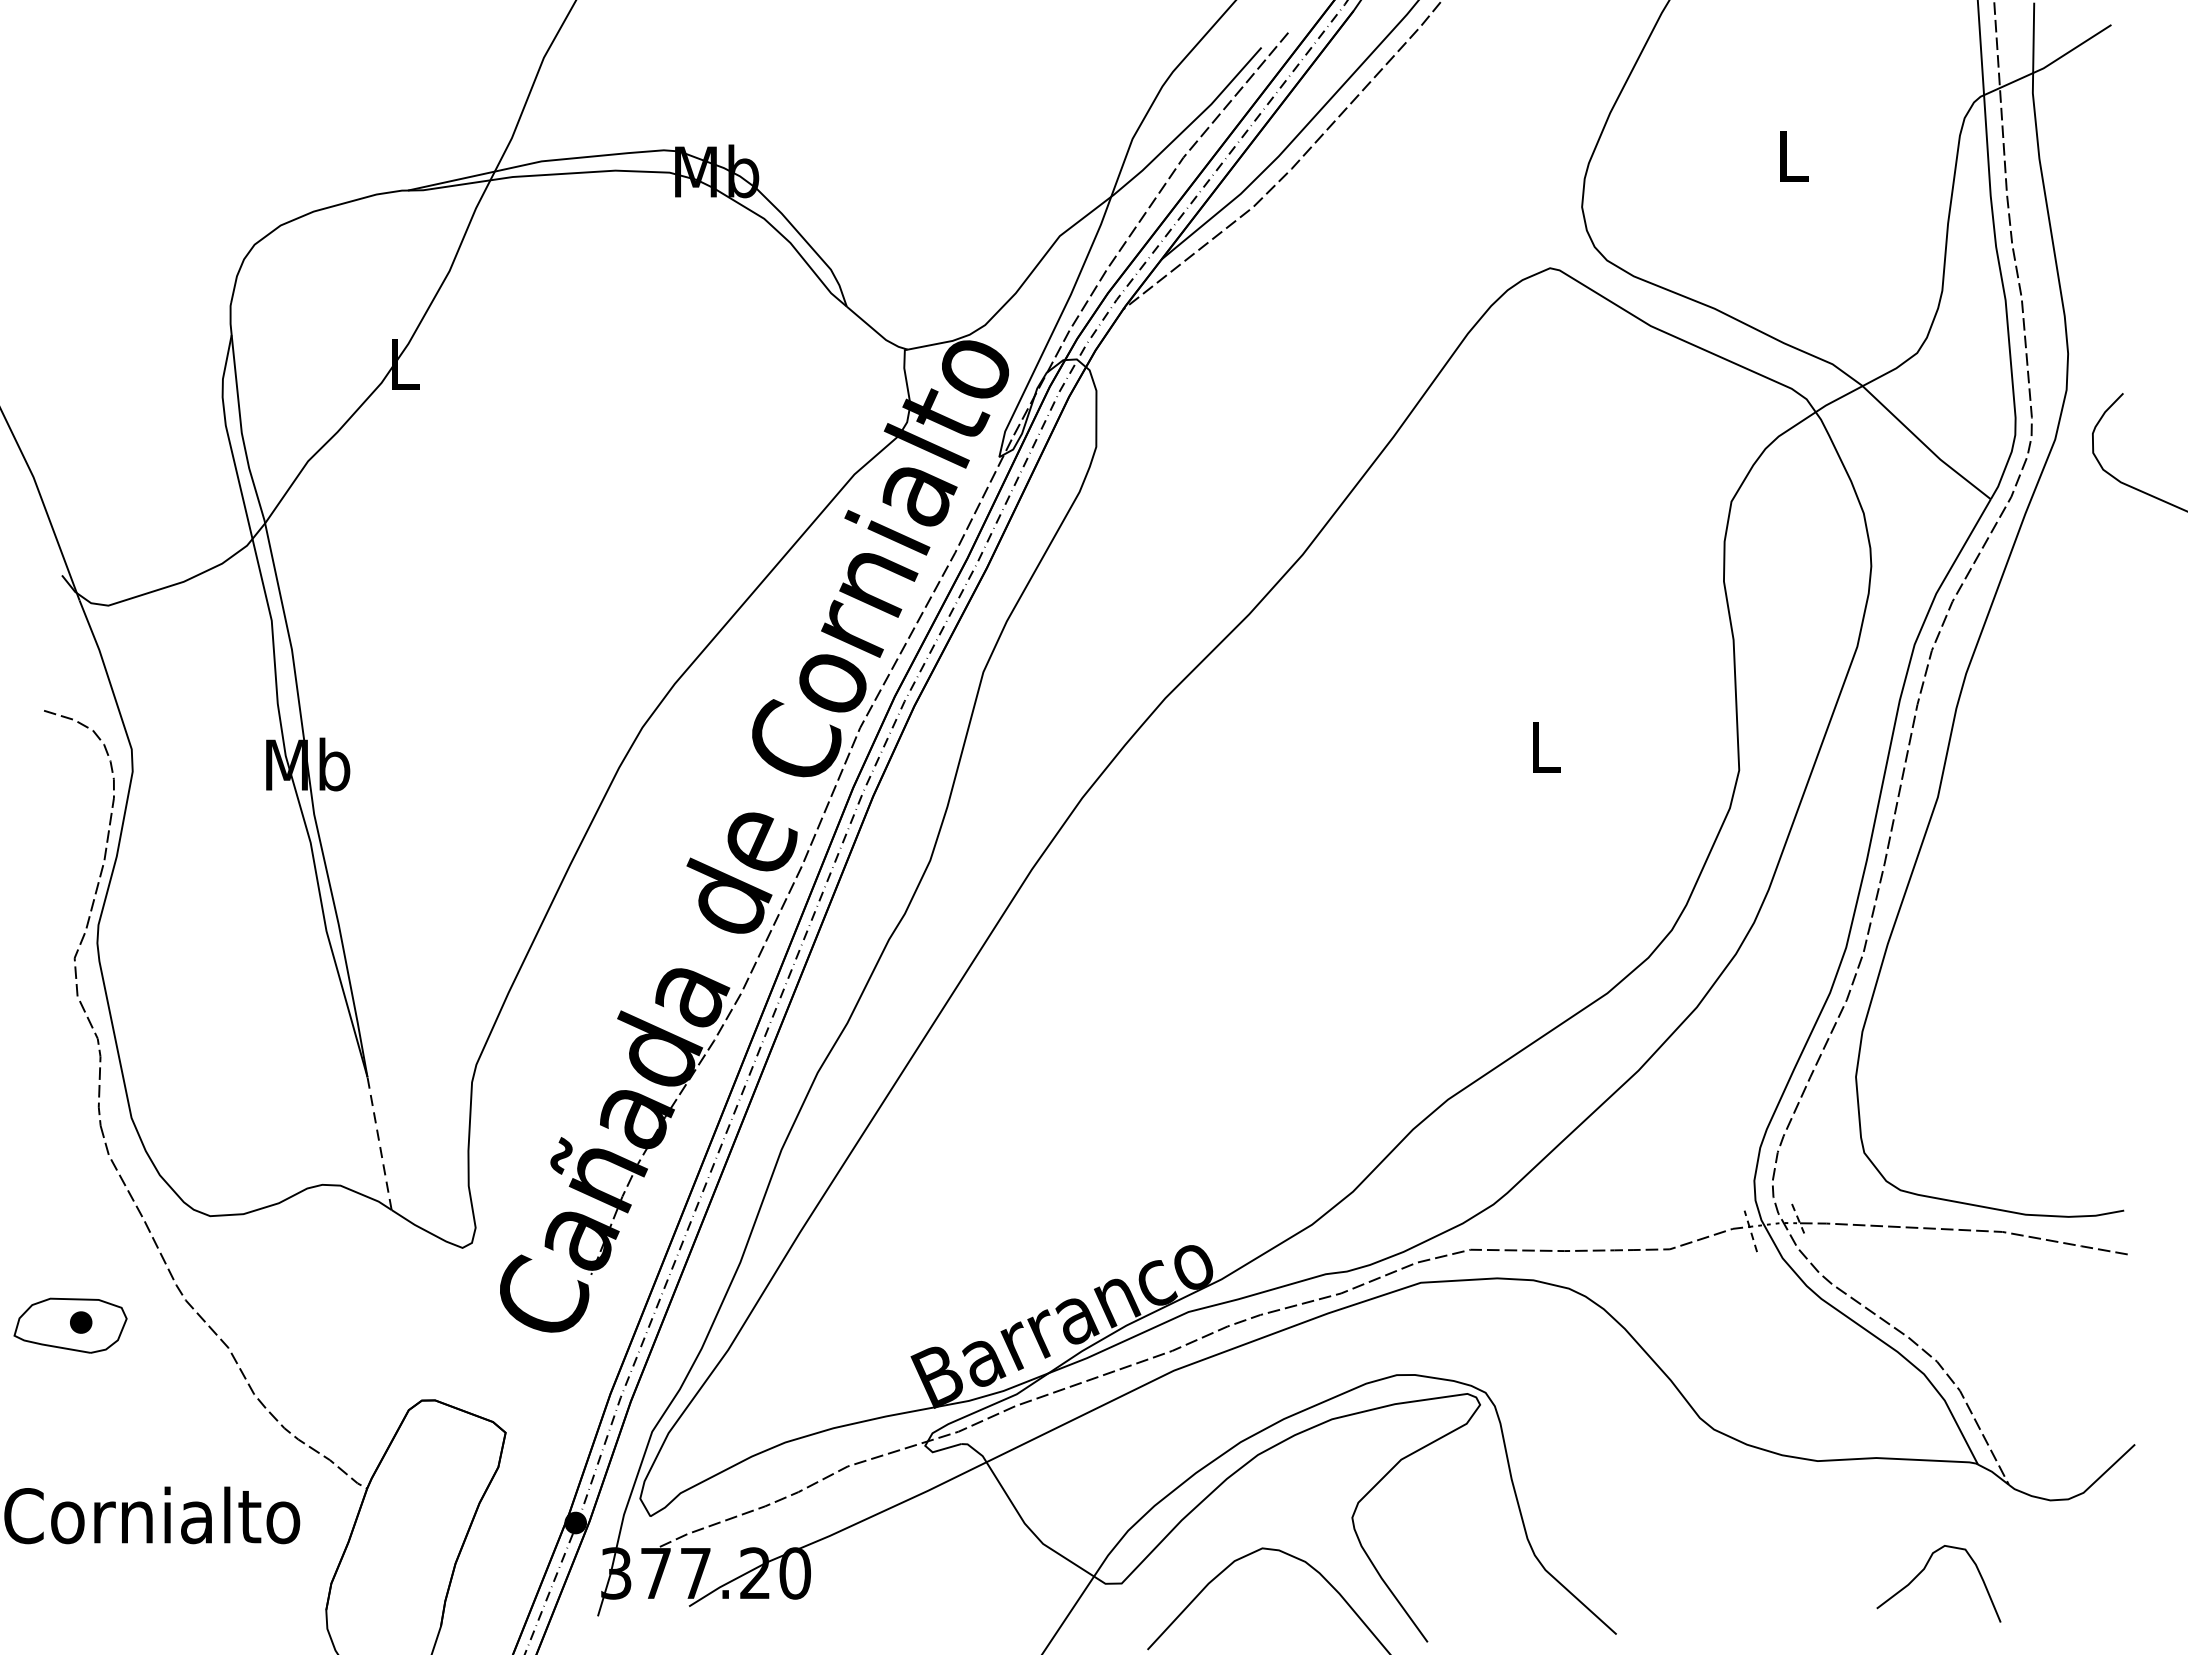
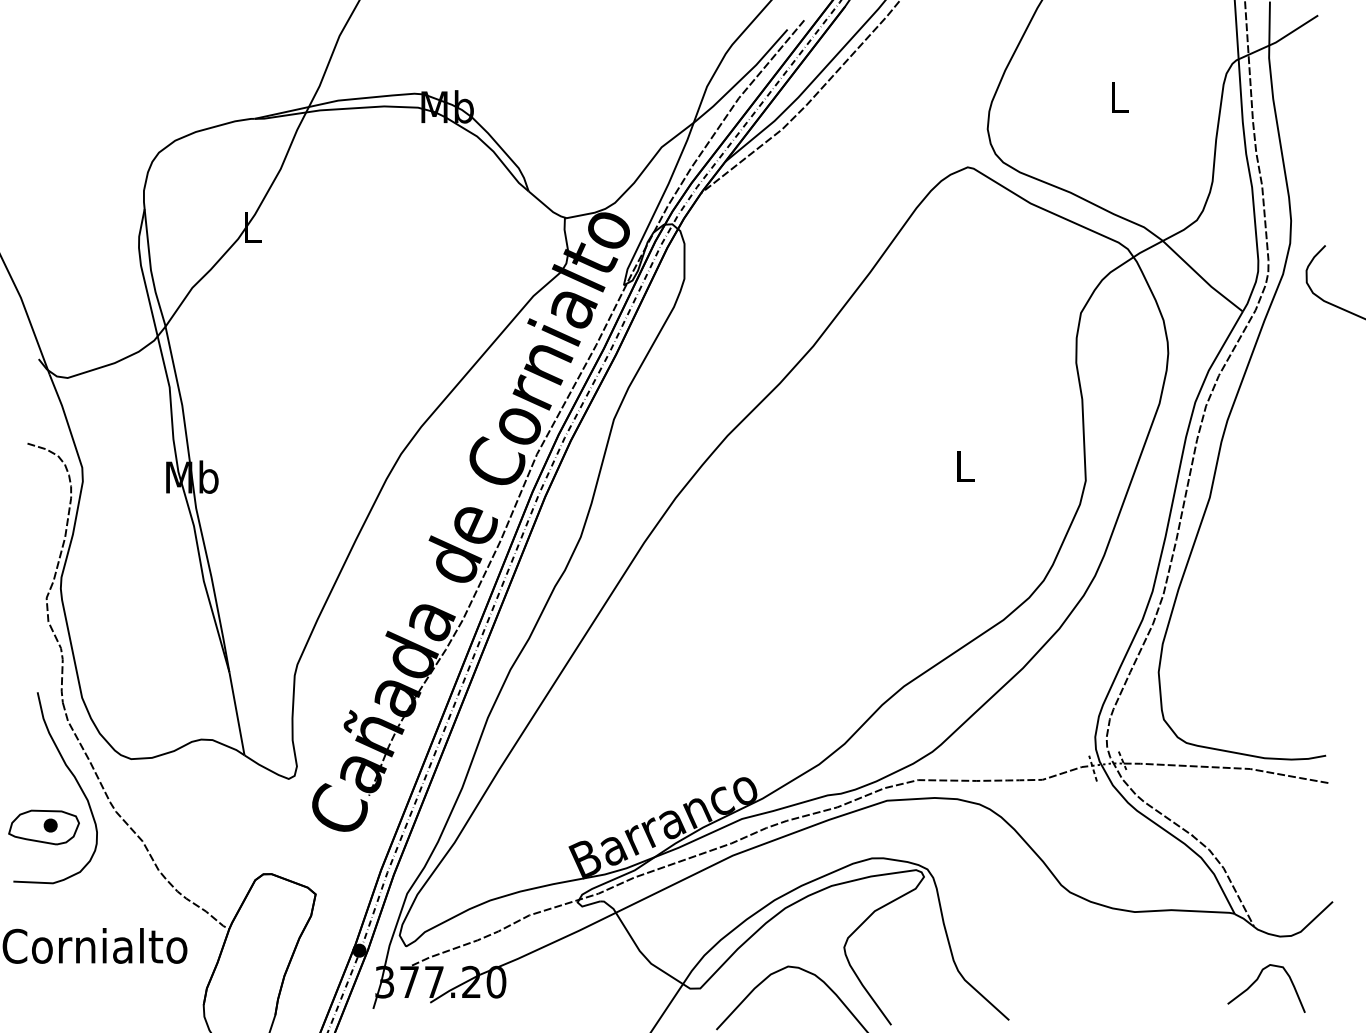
line: (378, 1143) -> (236, 713), dashed -> solid
curve: (117, 1245) -> (73, 777), added
curve: (1926, 1569) -> (1258, 979), moved

